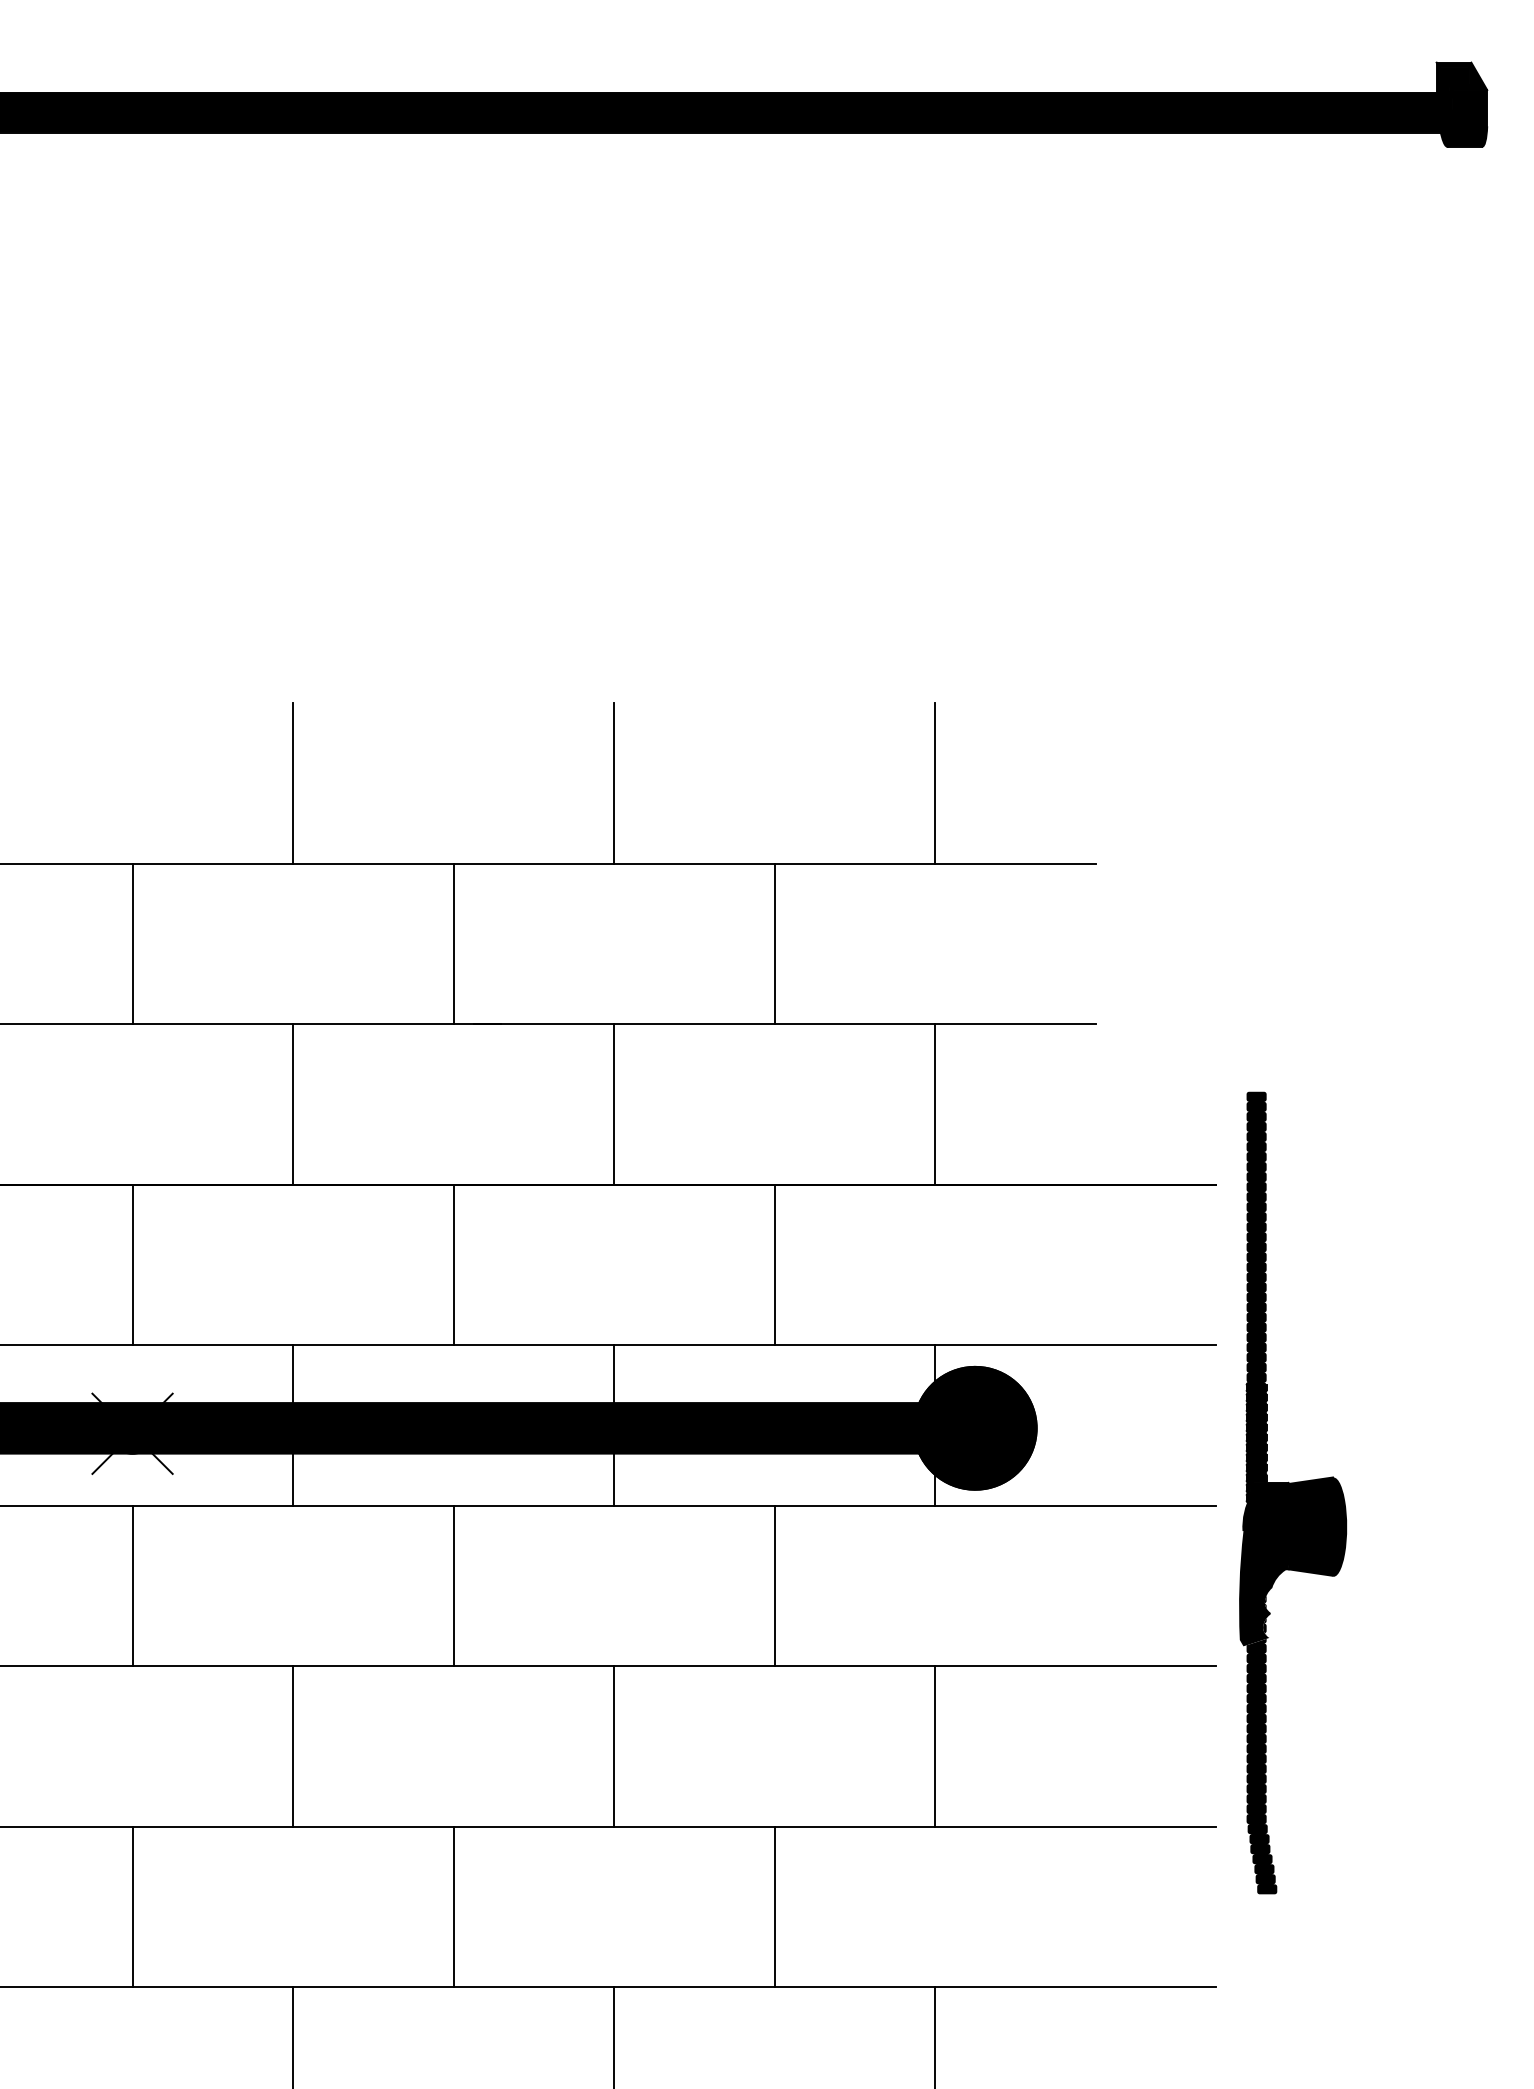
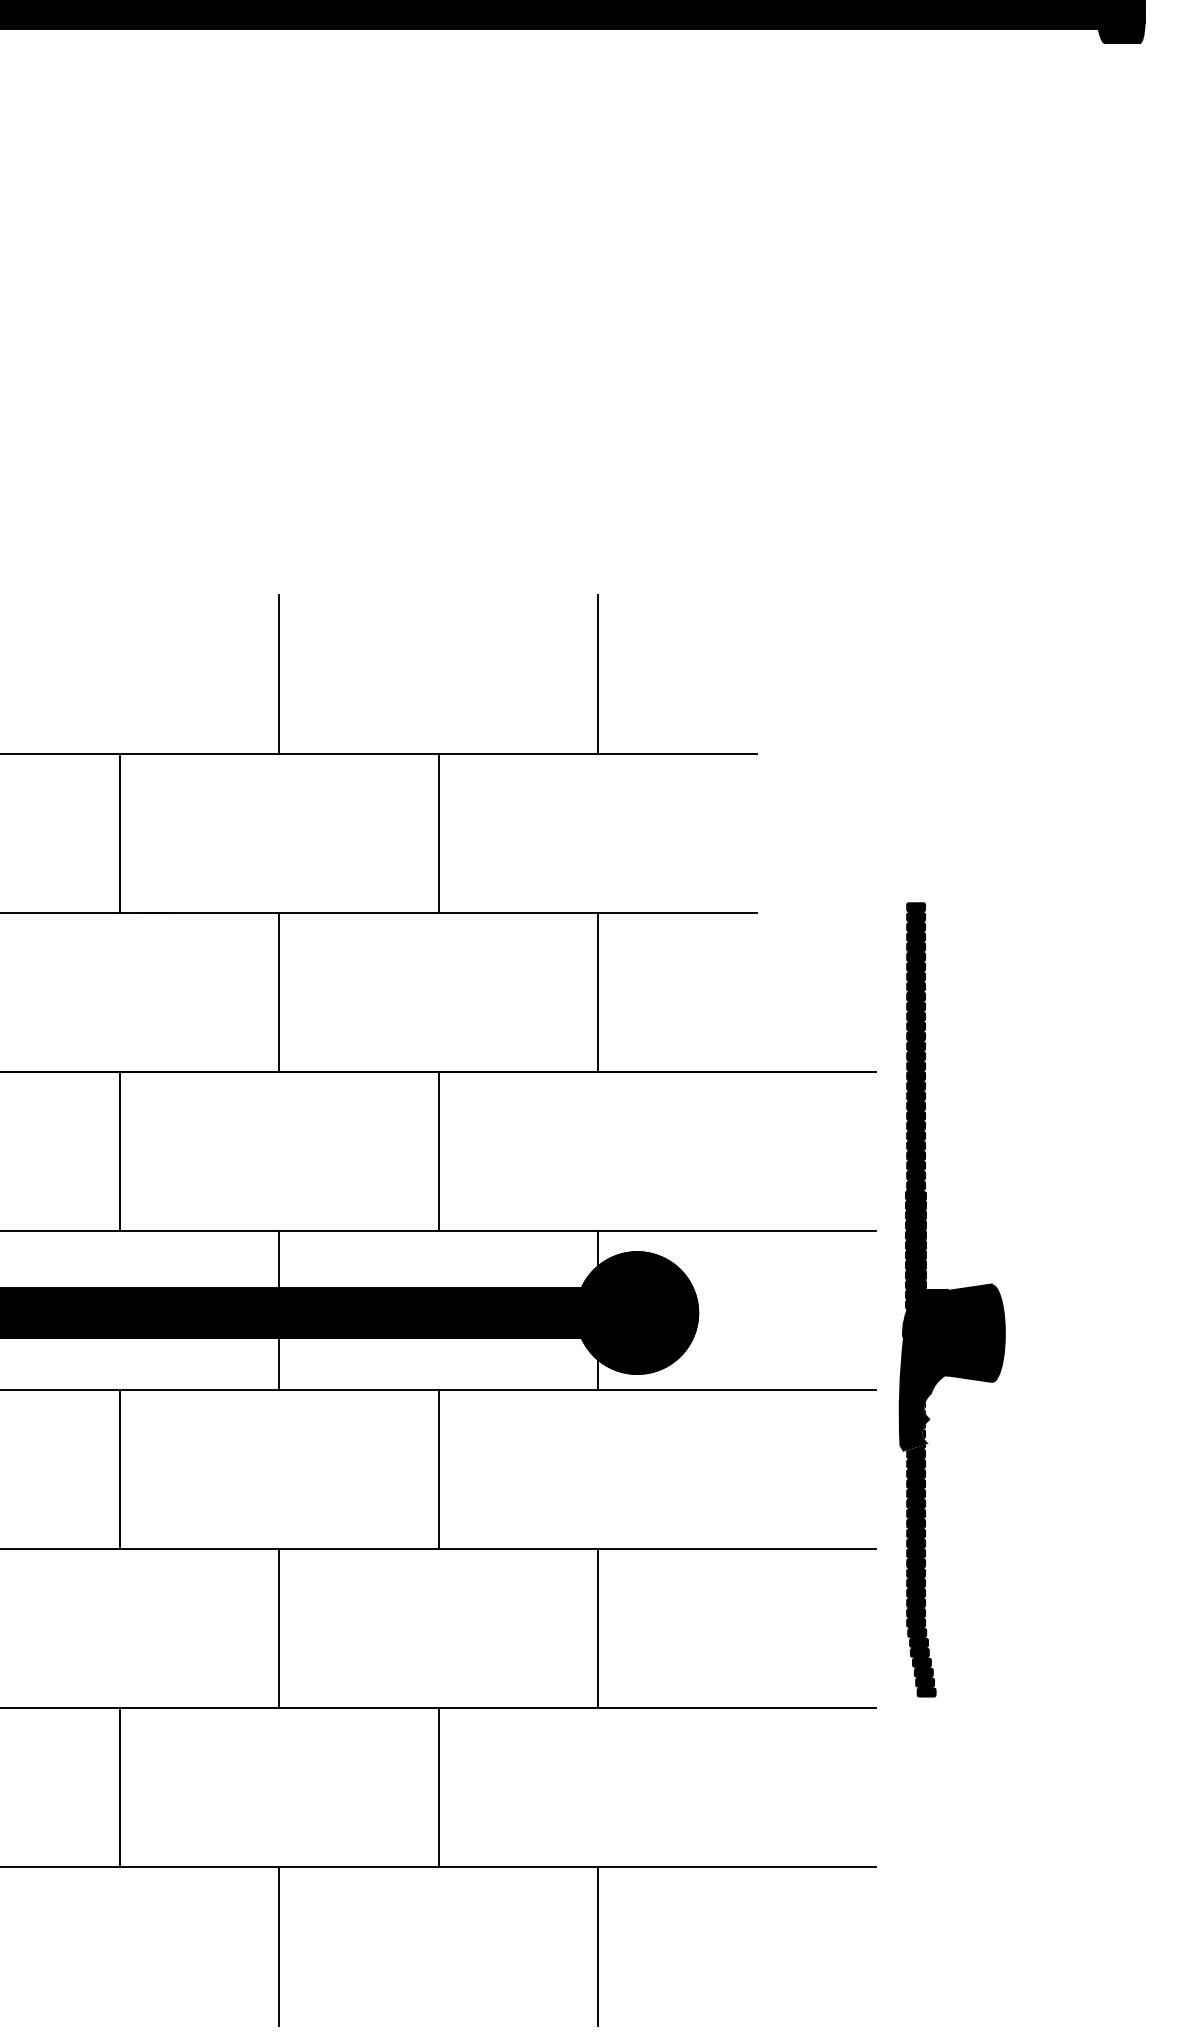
part: (1293, 1492) -> (952, 1299), moved

